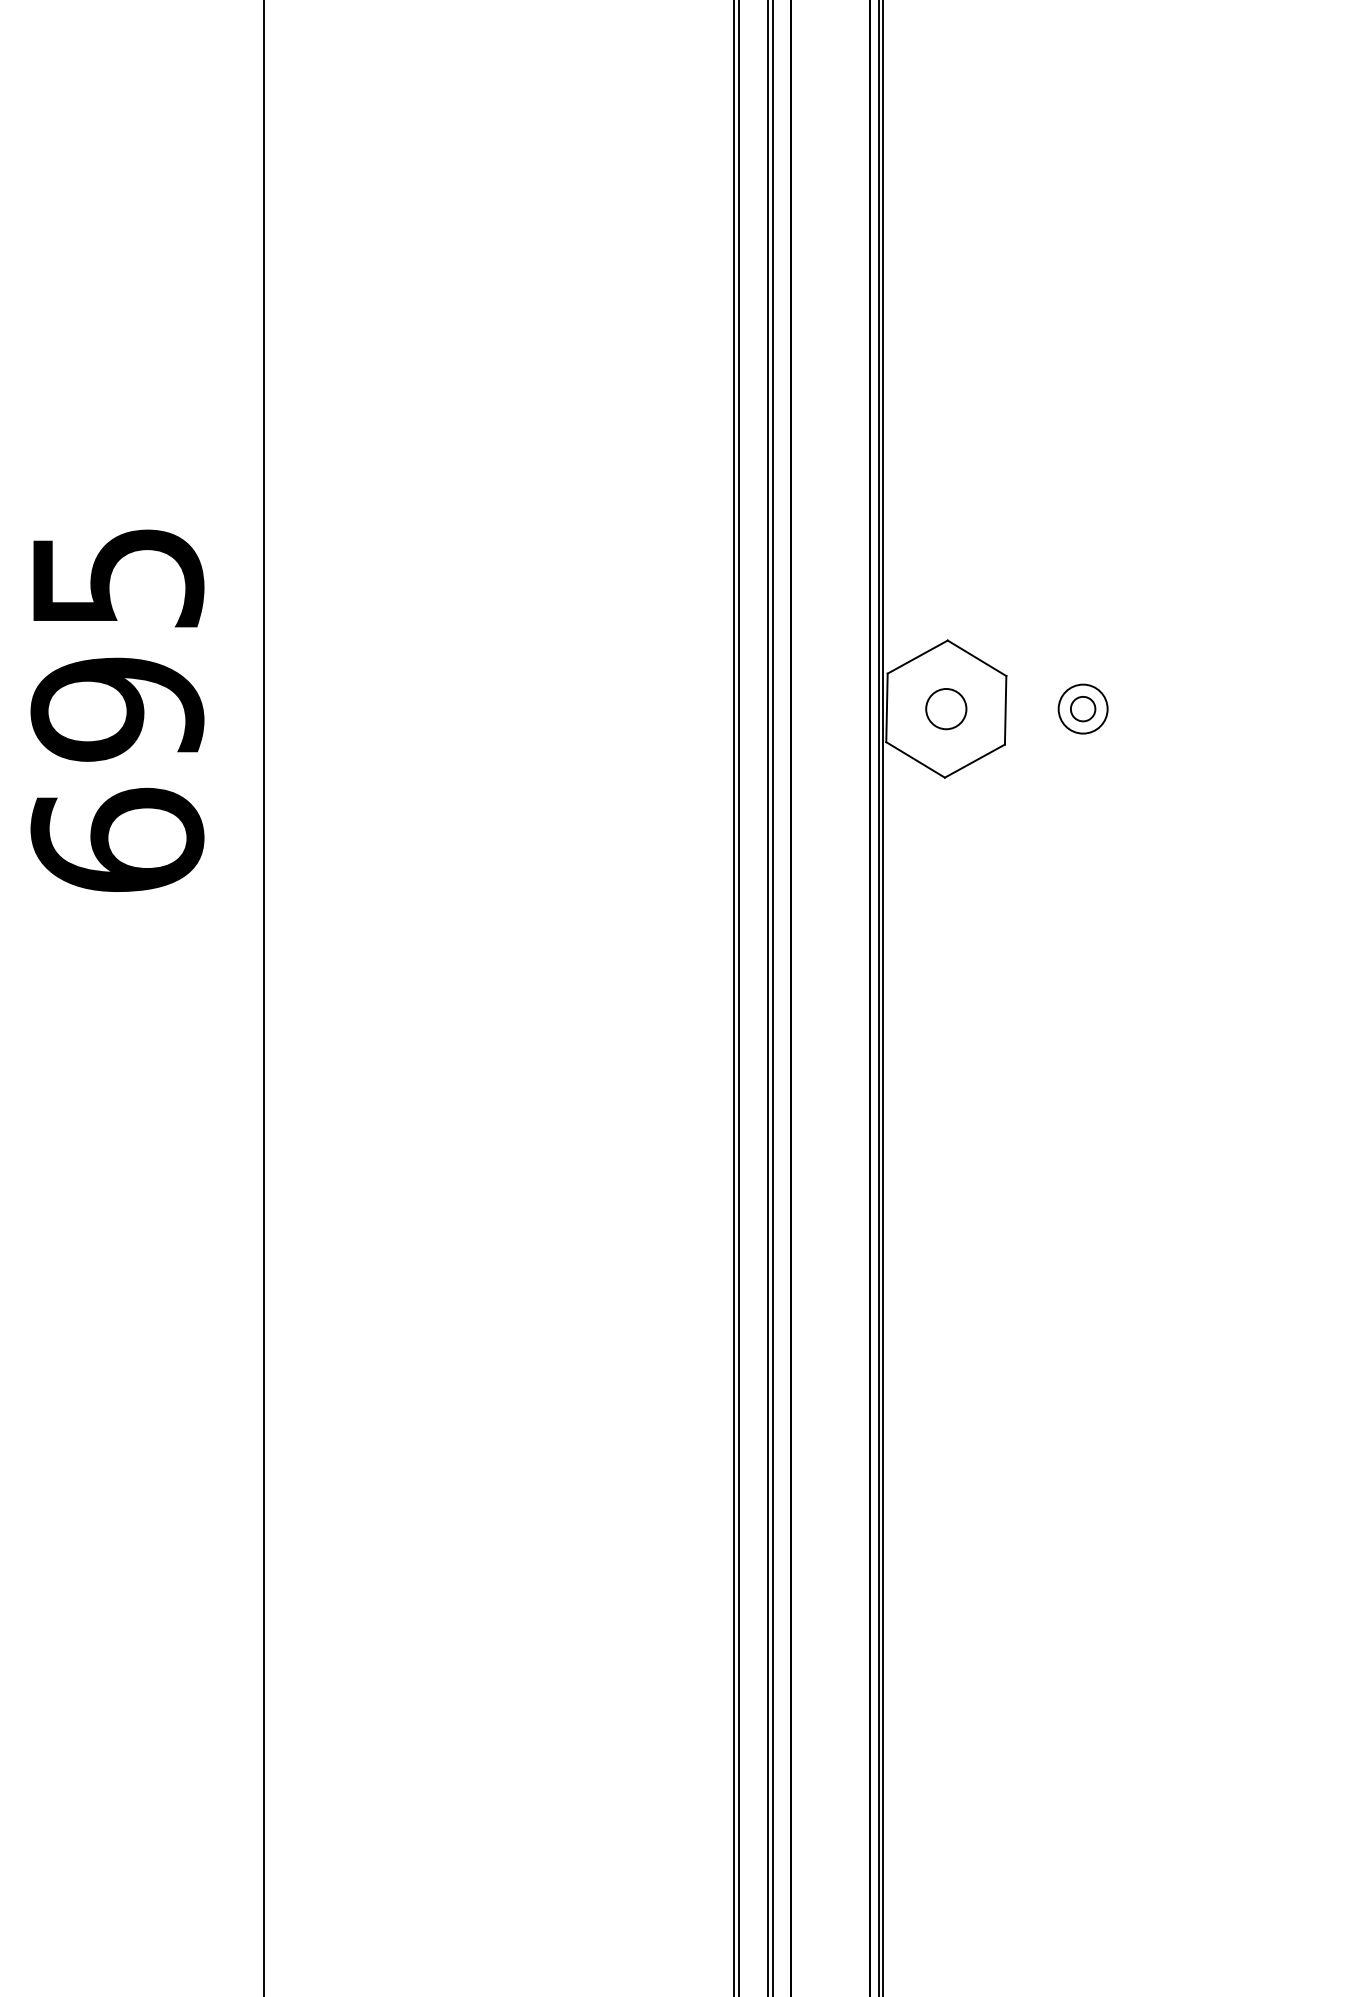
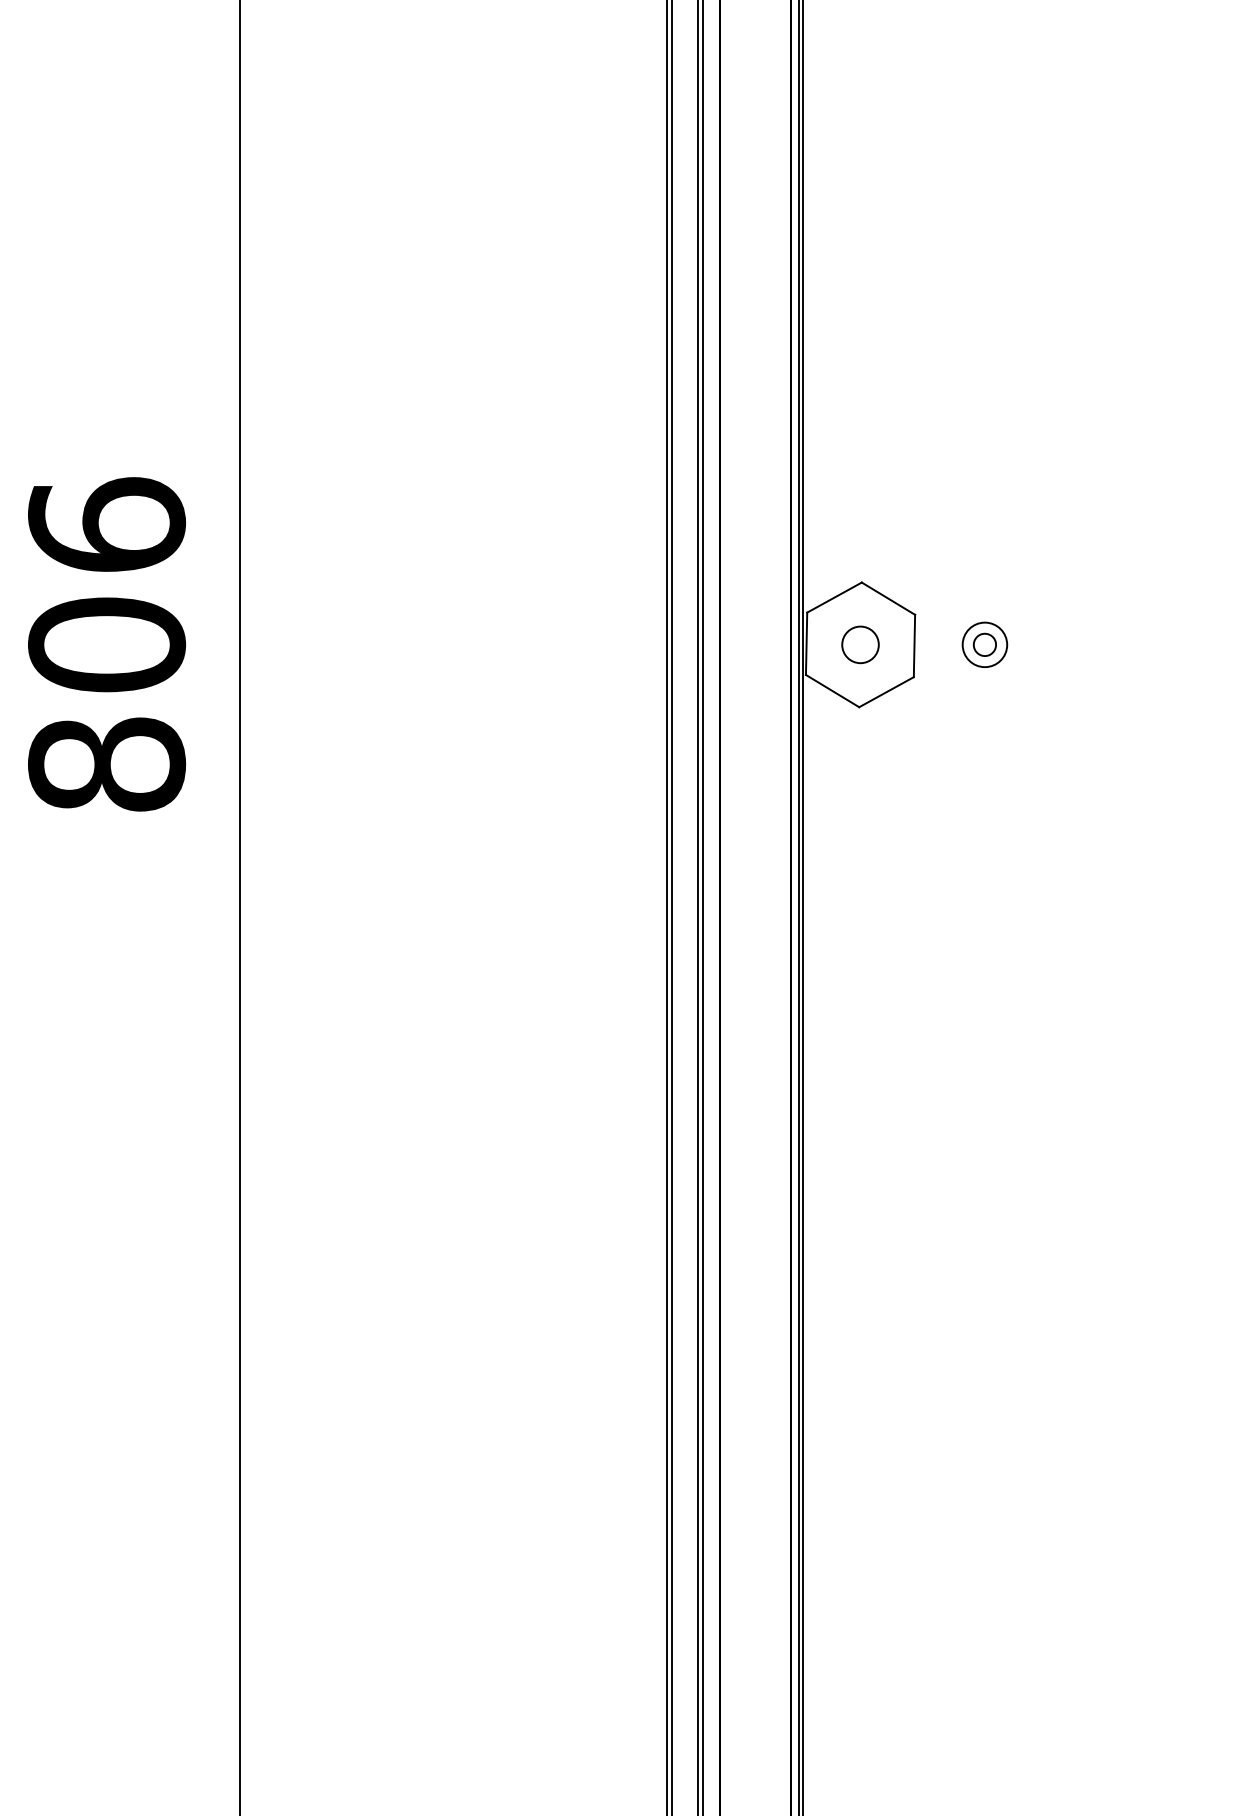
text: (118, 708) -> (107, 644), 695 -> 806

